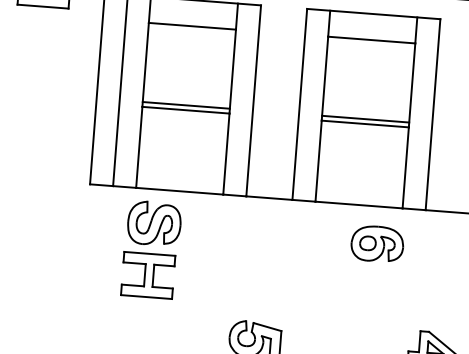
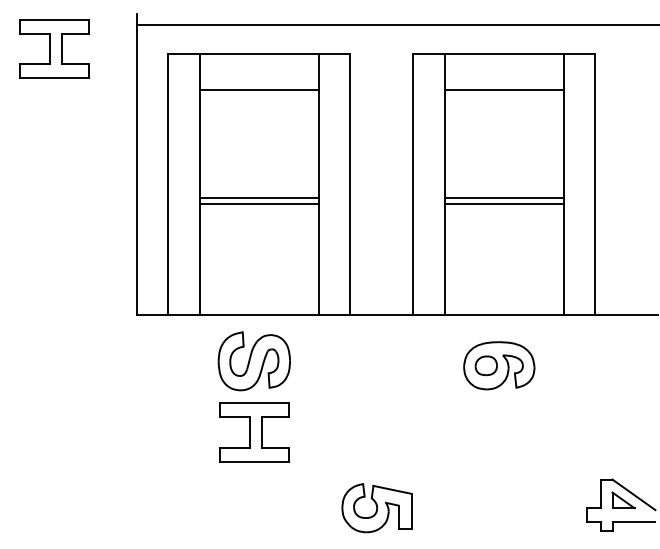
part: (153, 223) -> (253, 361), moved
part: (377, 243) -> (499, 365), moved
part: (148, 275) -> (254, 432), moved

